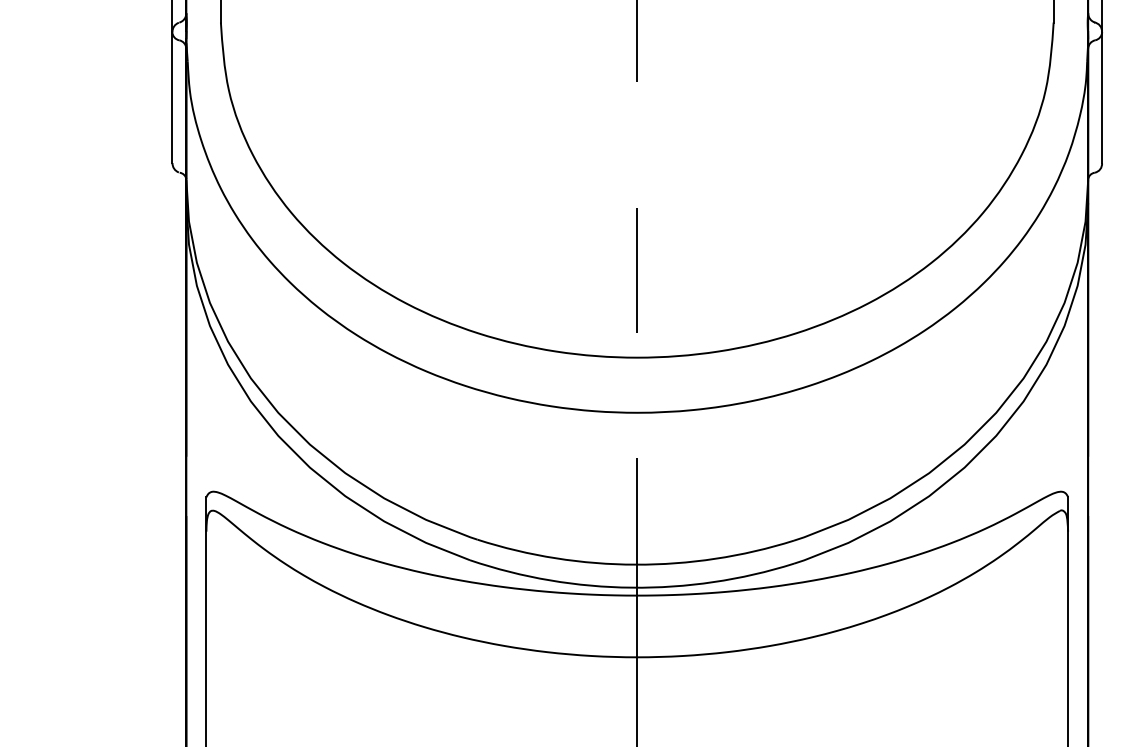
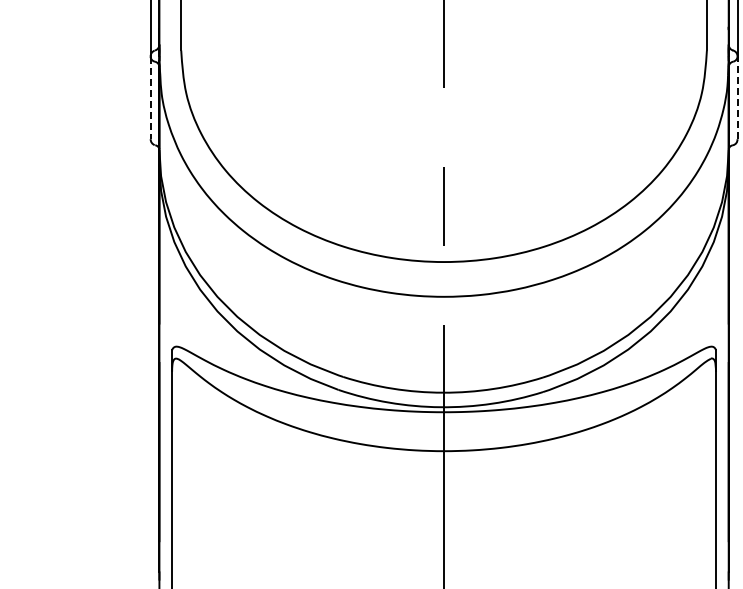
line: (1102, 97) -> (737, 97), solid -> dashed
line: (172, 98) -> (150, 98), solid -> dashed

